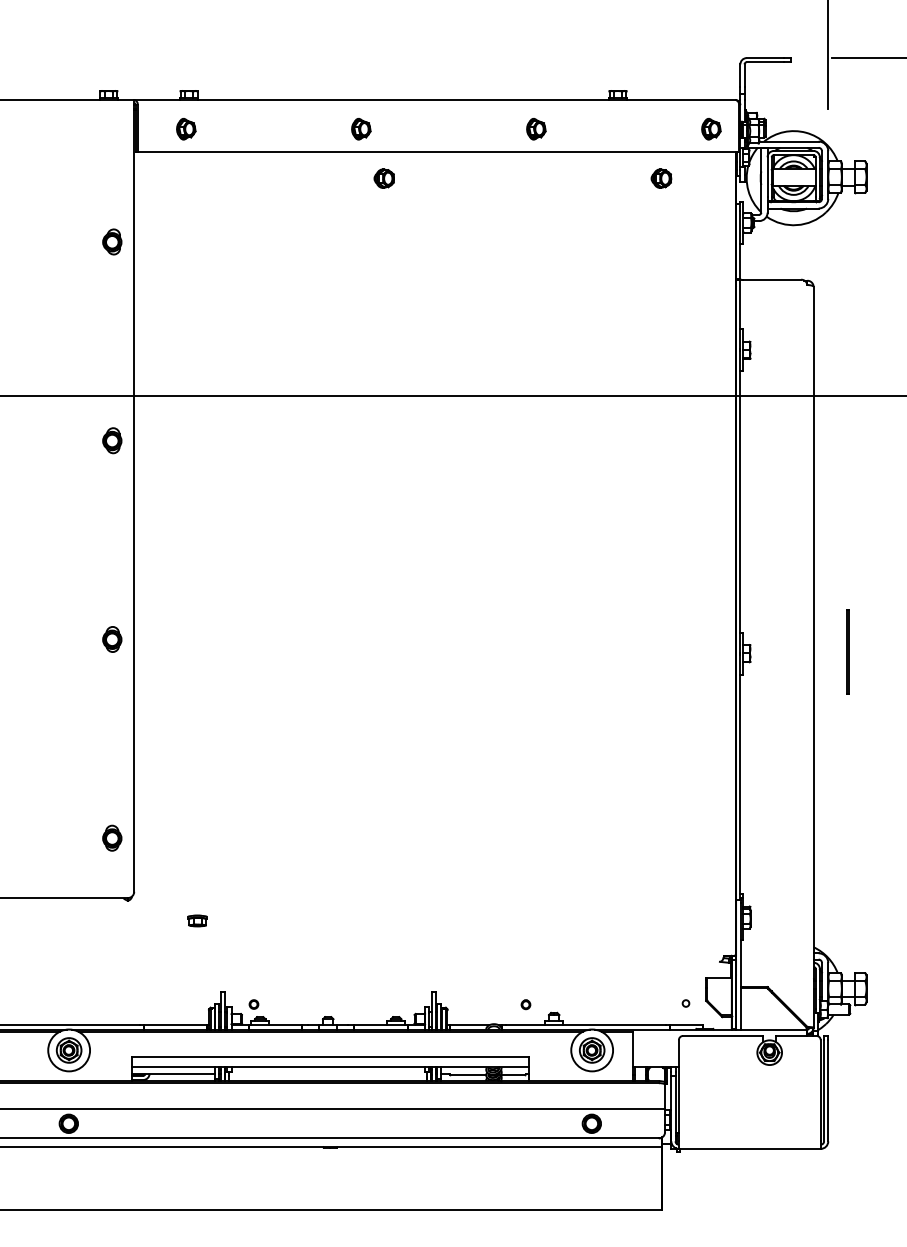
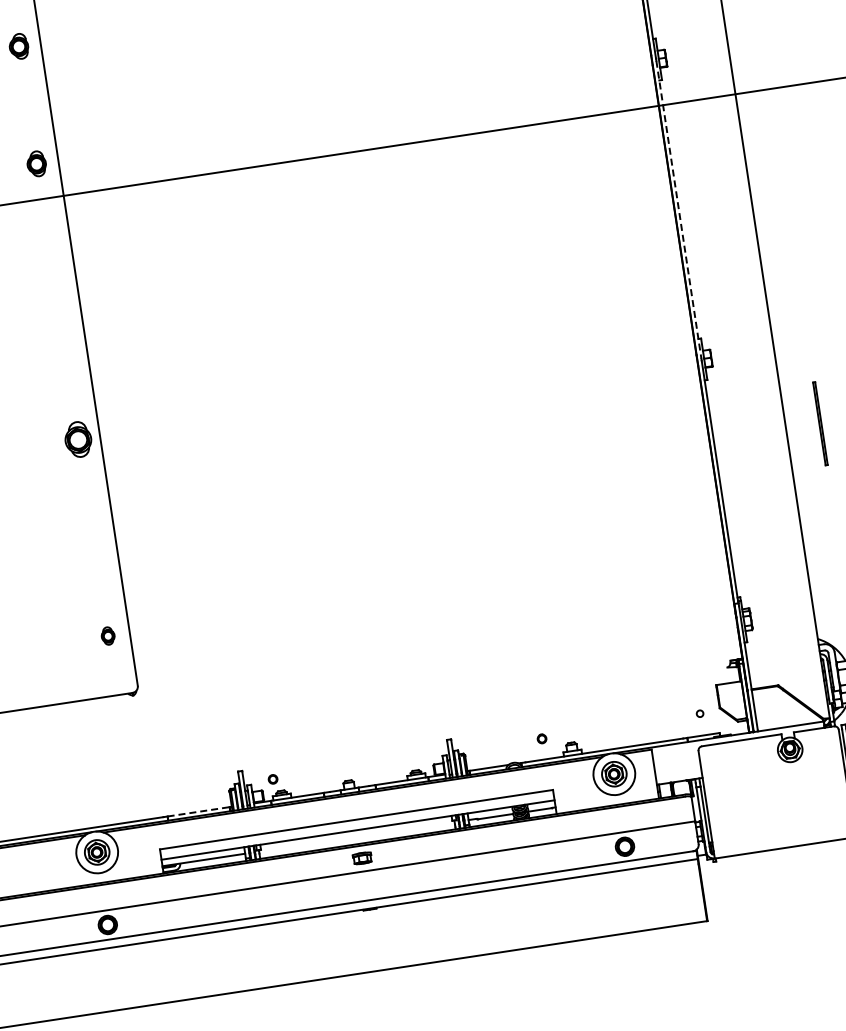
part: (112, 440) -> (36, 163), moved
line: (740, 501) -> (678, 209), solid -> dashed
part: (112, 639) -> (78, 439), size x1.4
line: (847, 651) -> (819, 423), moved
part: (112, 837) -> (108, 635), size x0.7
part: (197, 920) -> (362, 857), moved
line: (176, 1025) -> (199, 811), solid -> dashed

